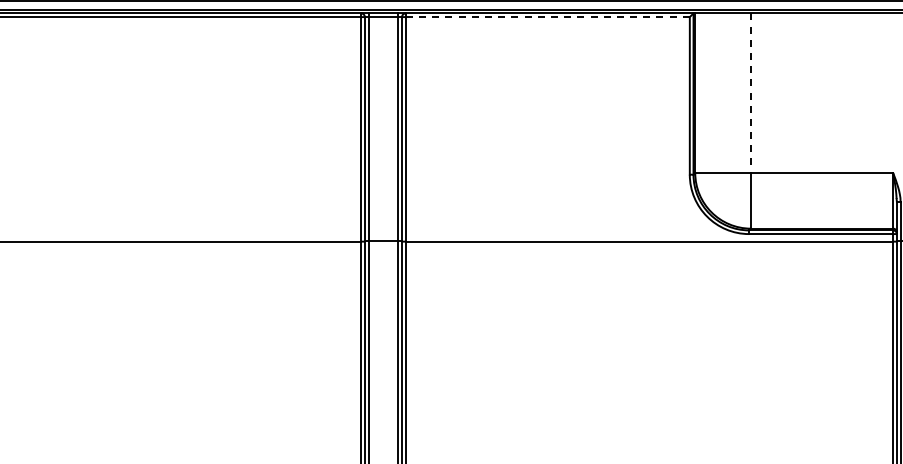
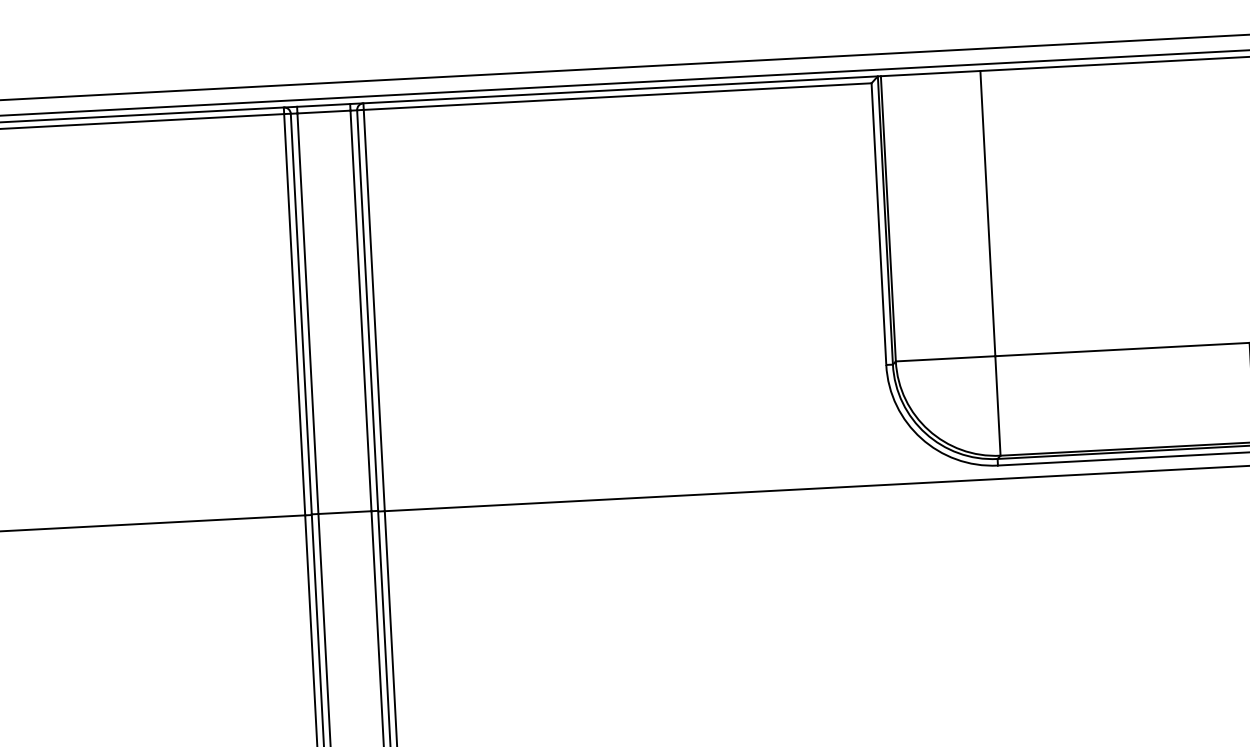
line: (547, 17) -> (617, 97), dashed -> solid
line: (750, 93) -> (987, 214), dashed -> solid

